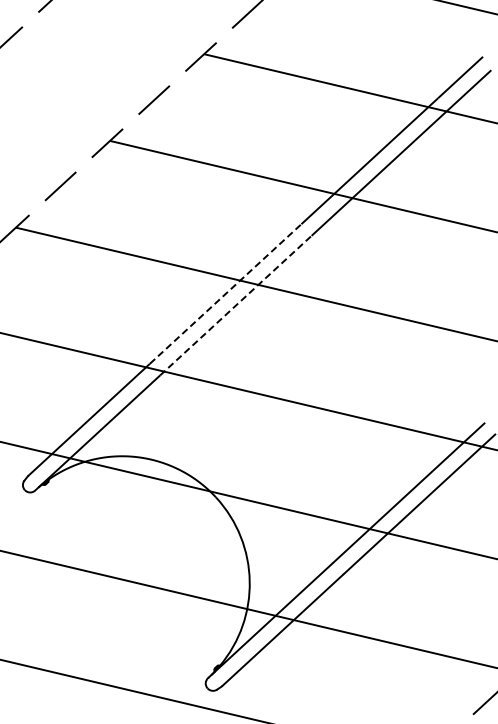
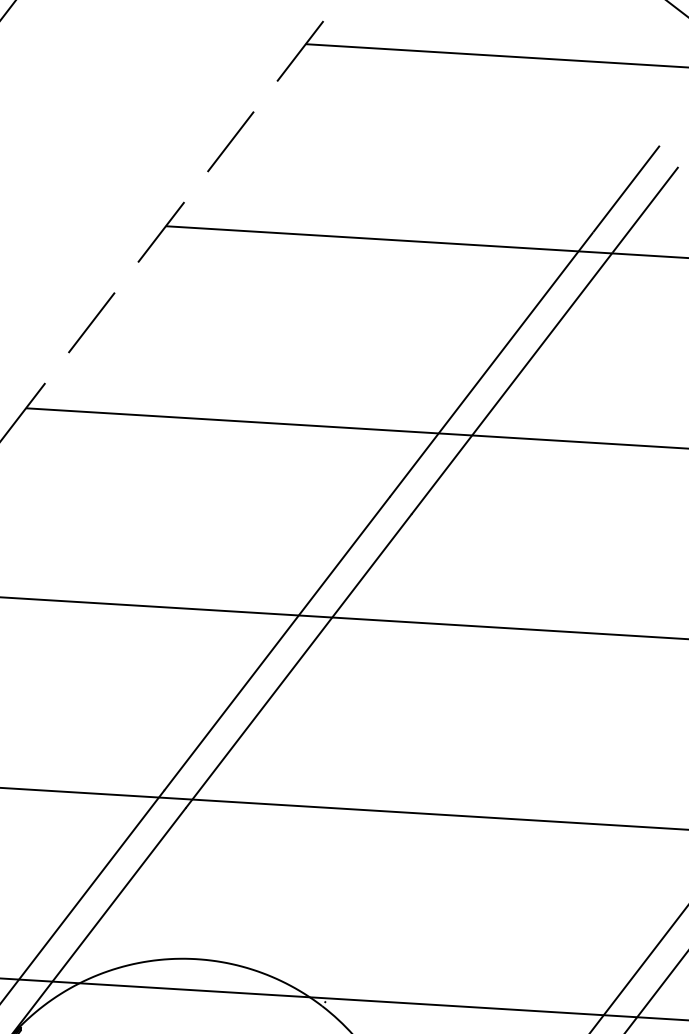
line: (225, 293) -> (276, 642), dashed -> solid
line: (235, 305) -> (298, 660), dashed -> solid

